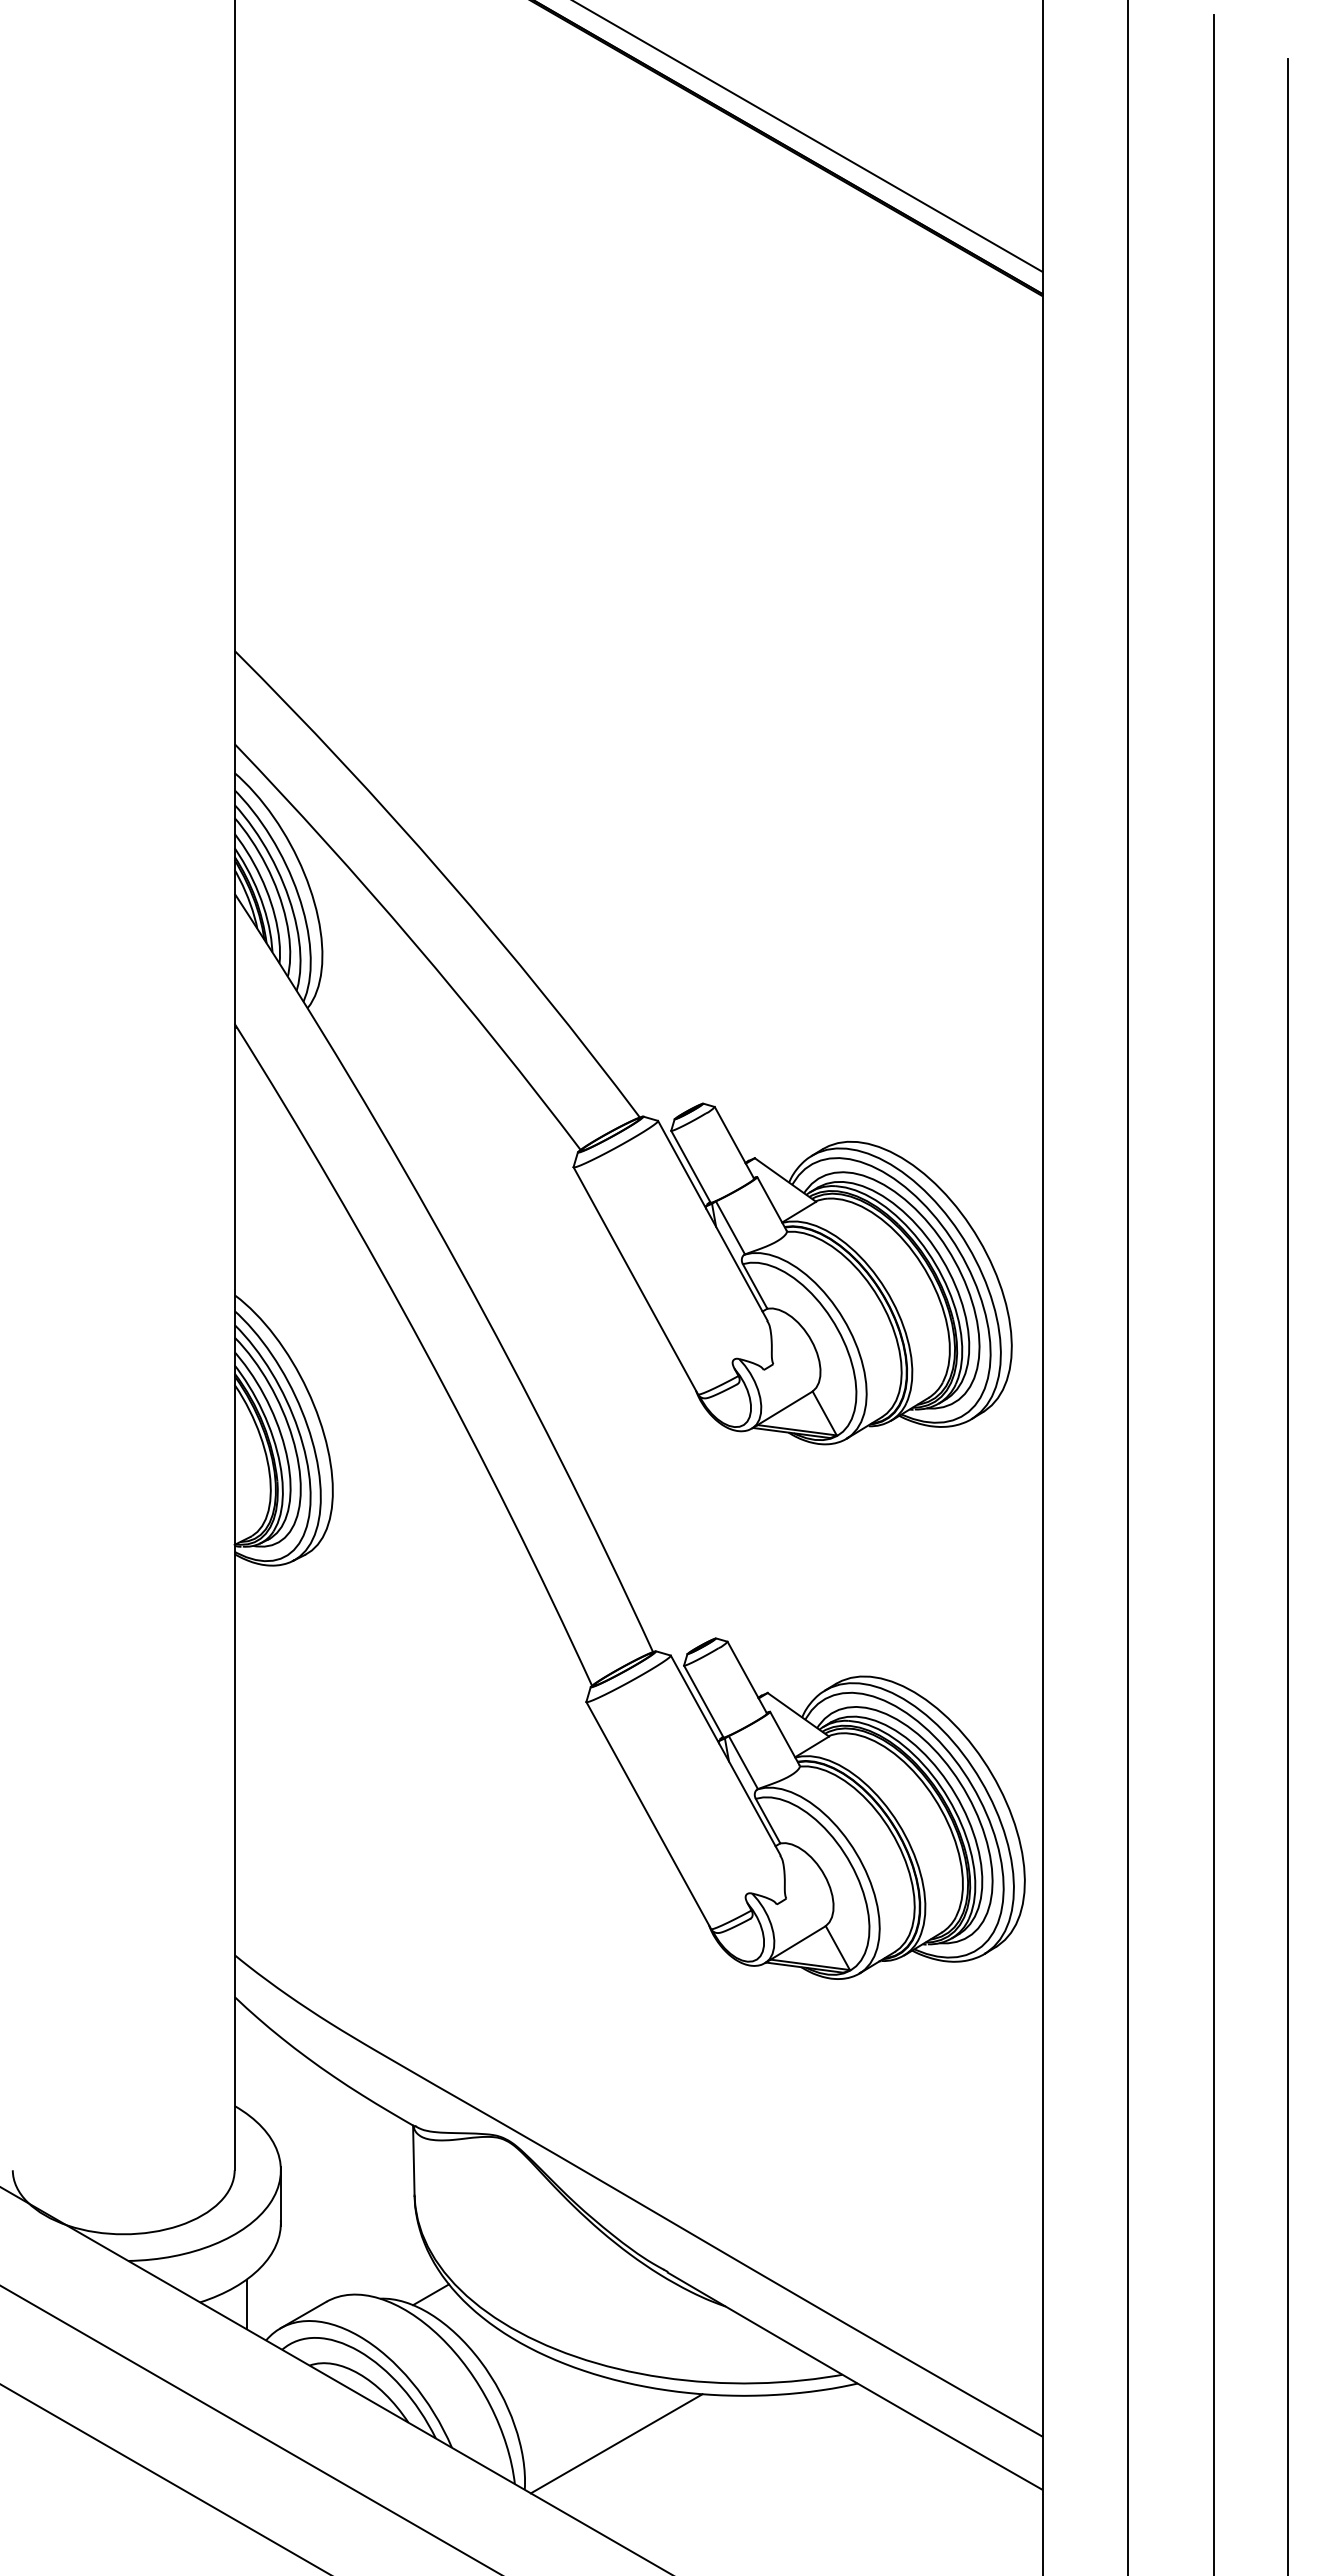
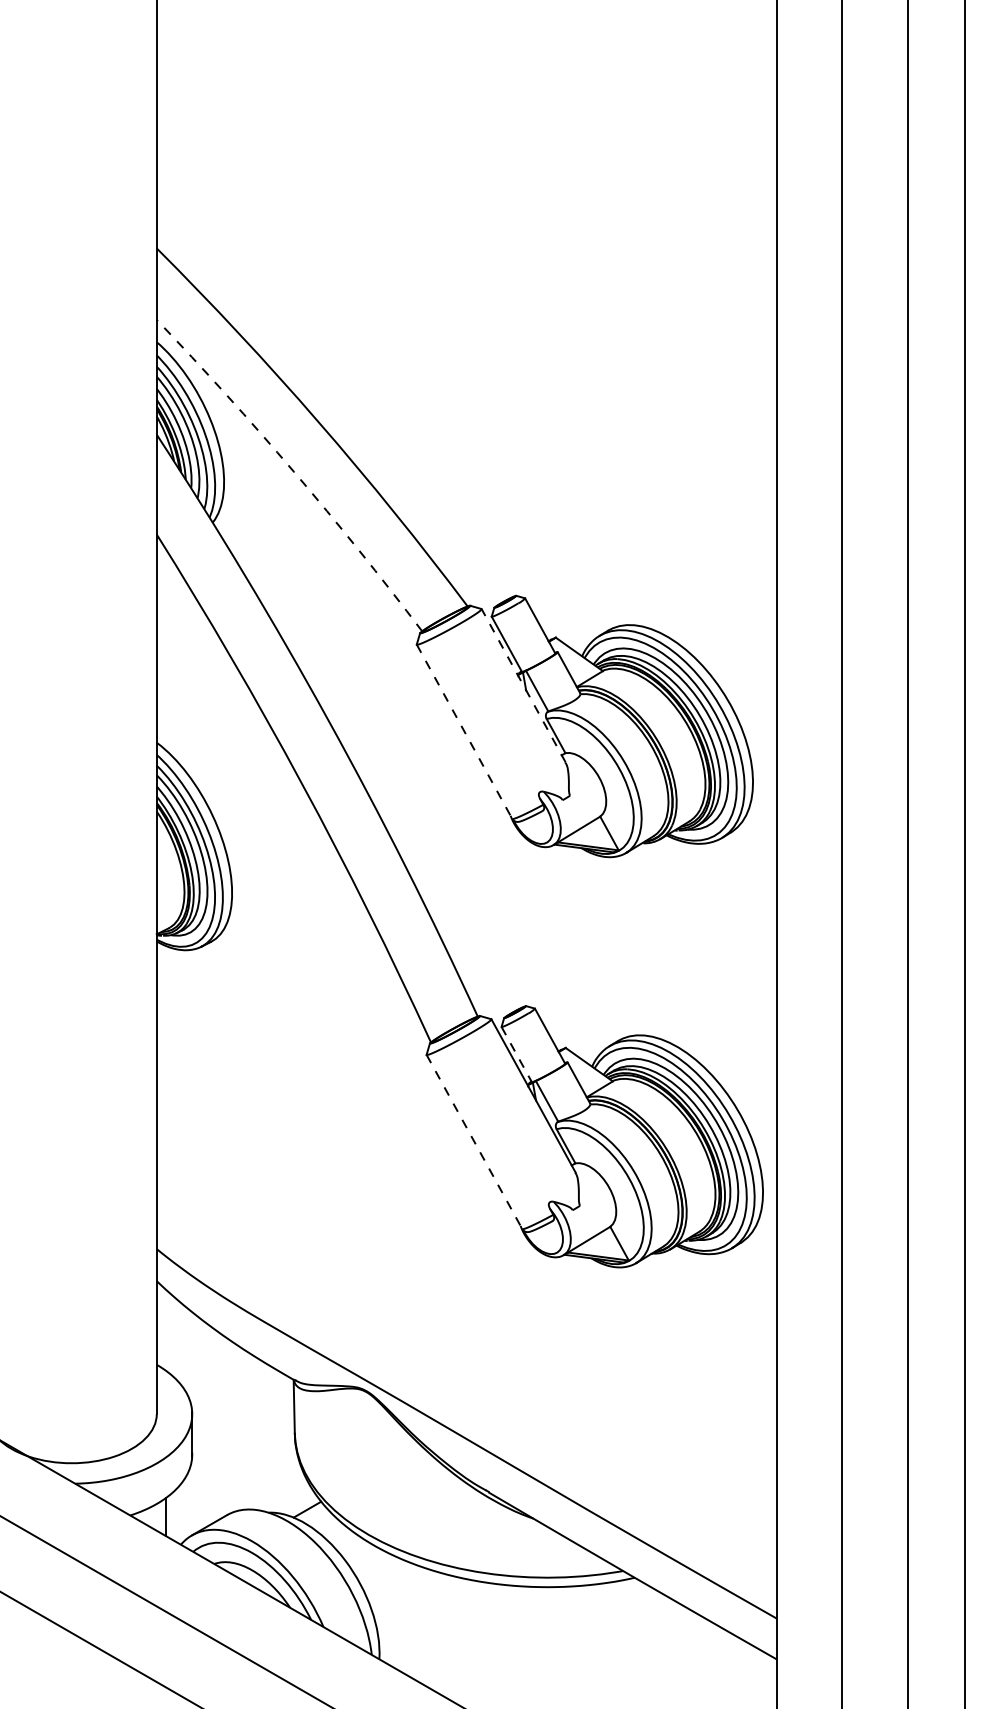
arc: (413, 942) -> (293, 472), solid -> dashed
line: (712, 1220) -> (523, 685), solid -> dashed
line: (635, 1280) -> (464, 731), solid -> dashed
line: (703, 1701) -> (516, 1054), solid -> dashed
line: (648, 1815) -> (474, 1141), solid -> dashed
line: (616, 2443) -> (449, 1623), removed

